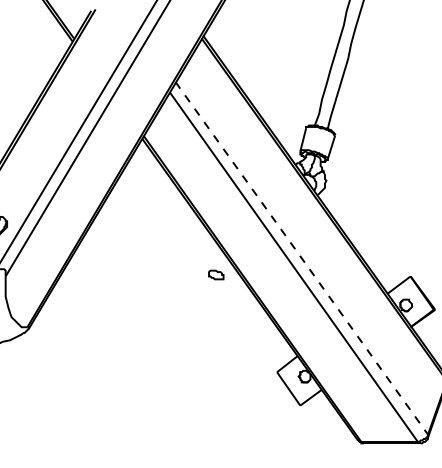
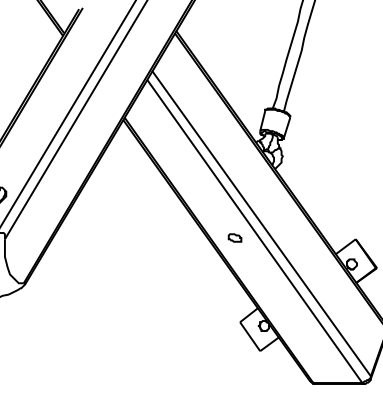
line: (301, 258) -> (261, 223), dashed -> solid
part: (216, 274) -> (235, 237), moved

